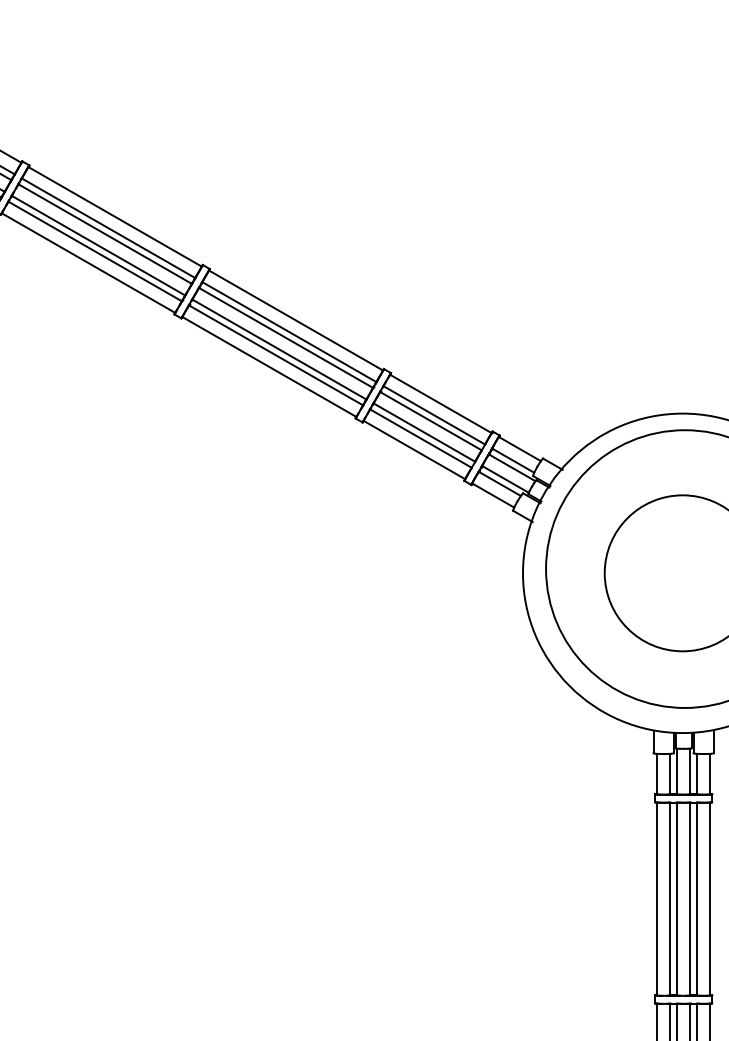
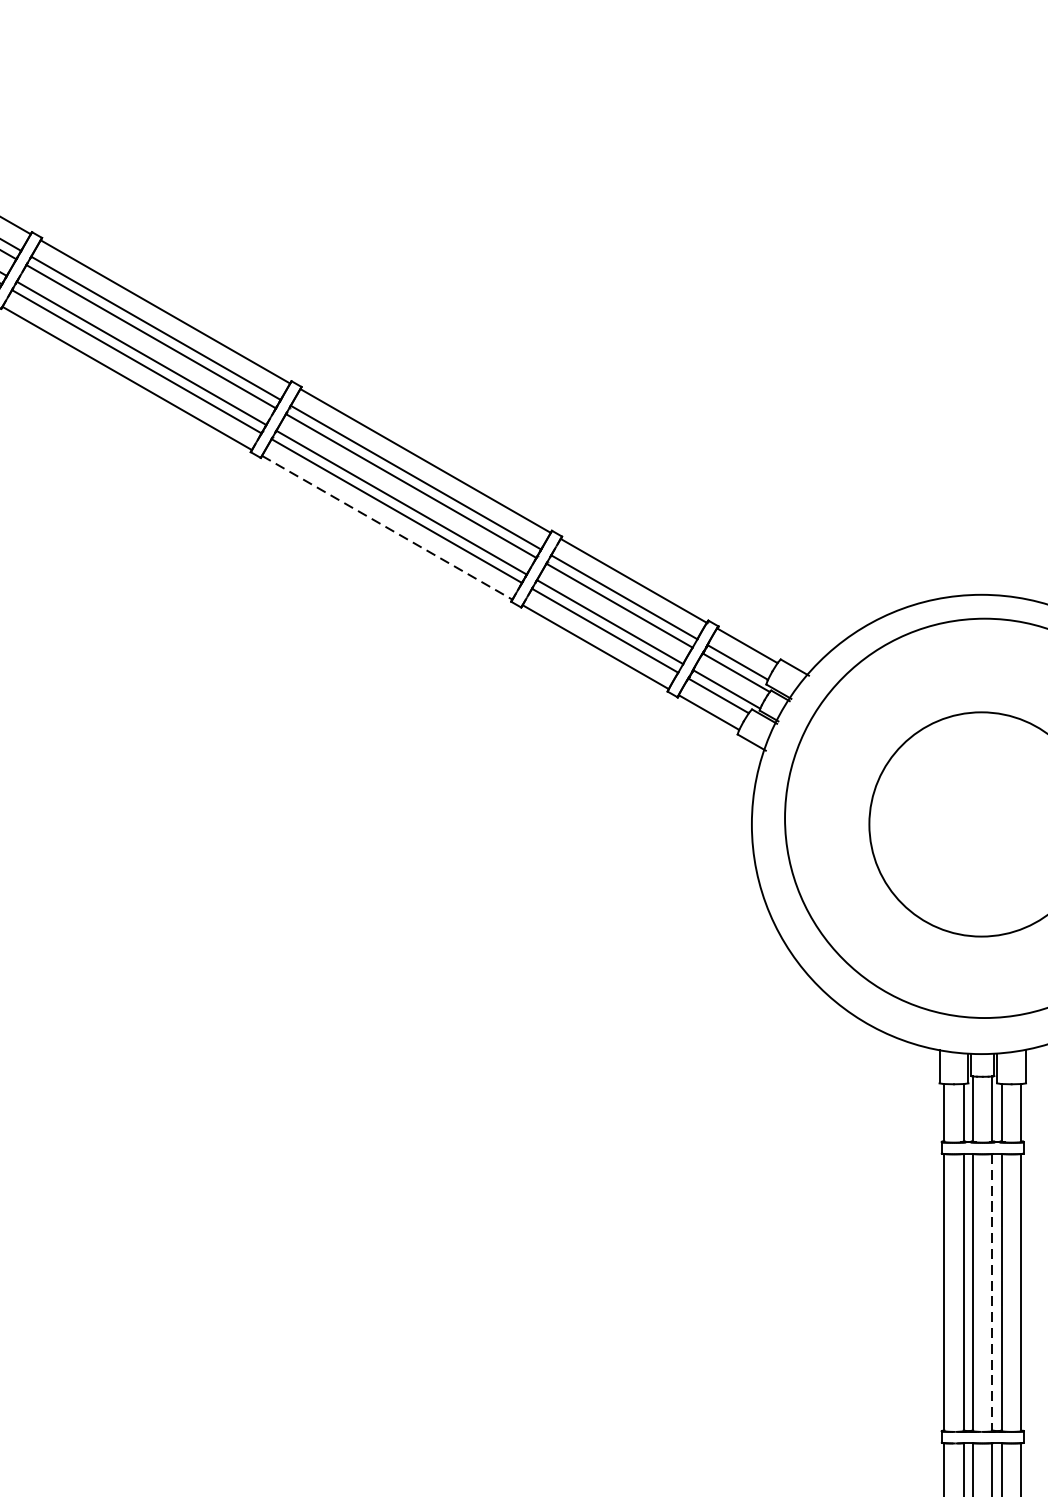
line: (269, 367) -> (387, 528), solid -> dashed
line: (690, 899) -> (992, 1293), solid -> dashed

